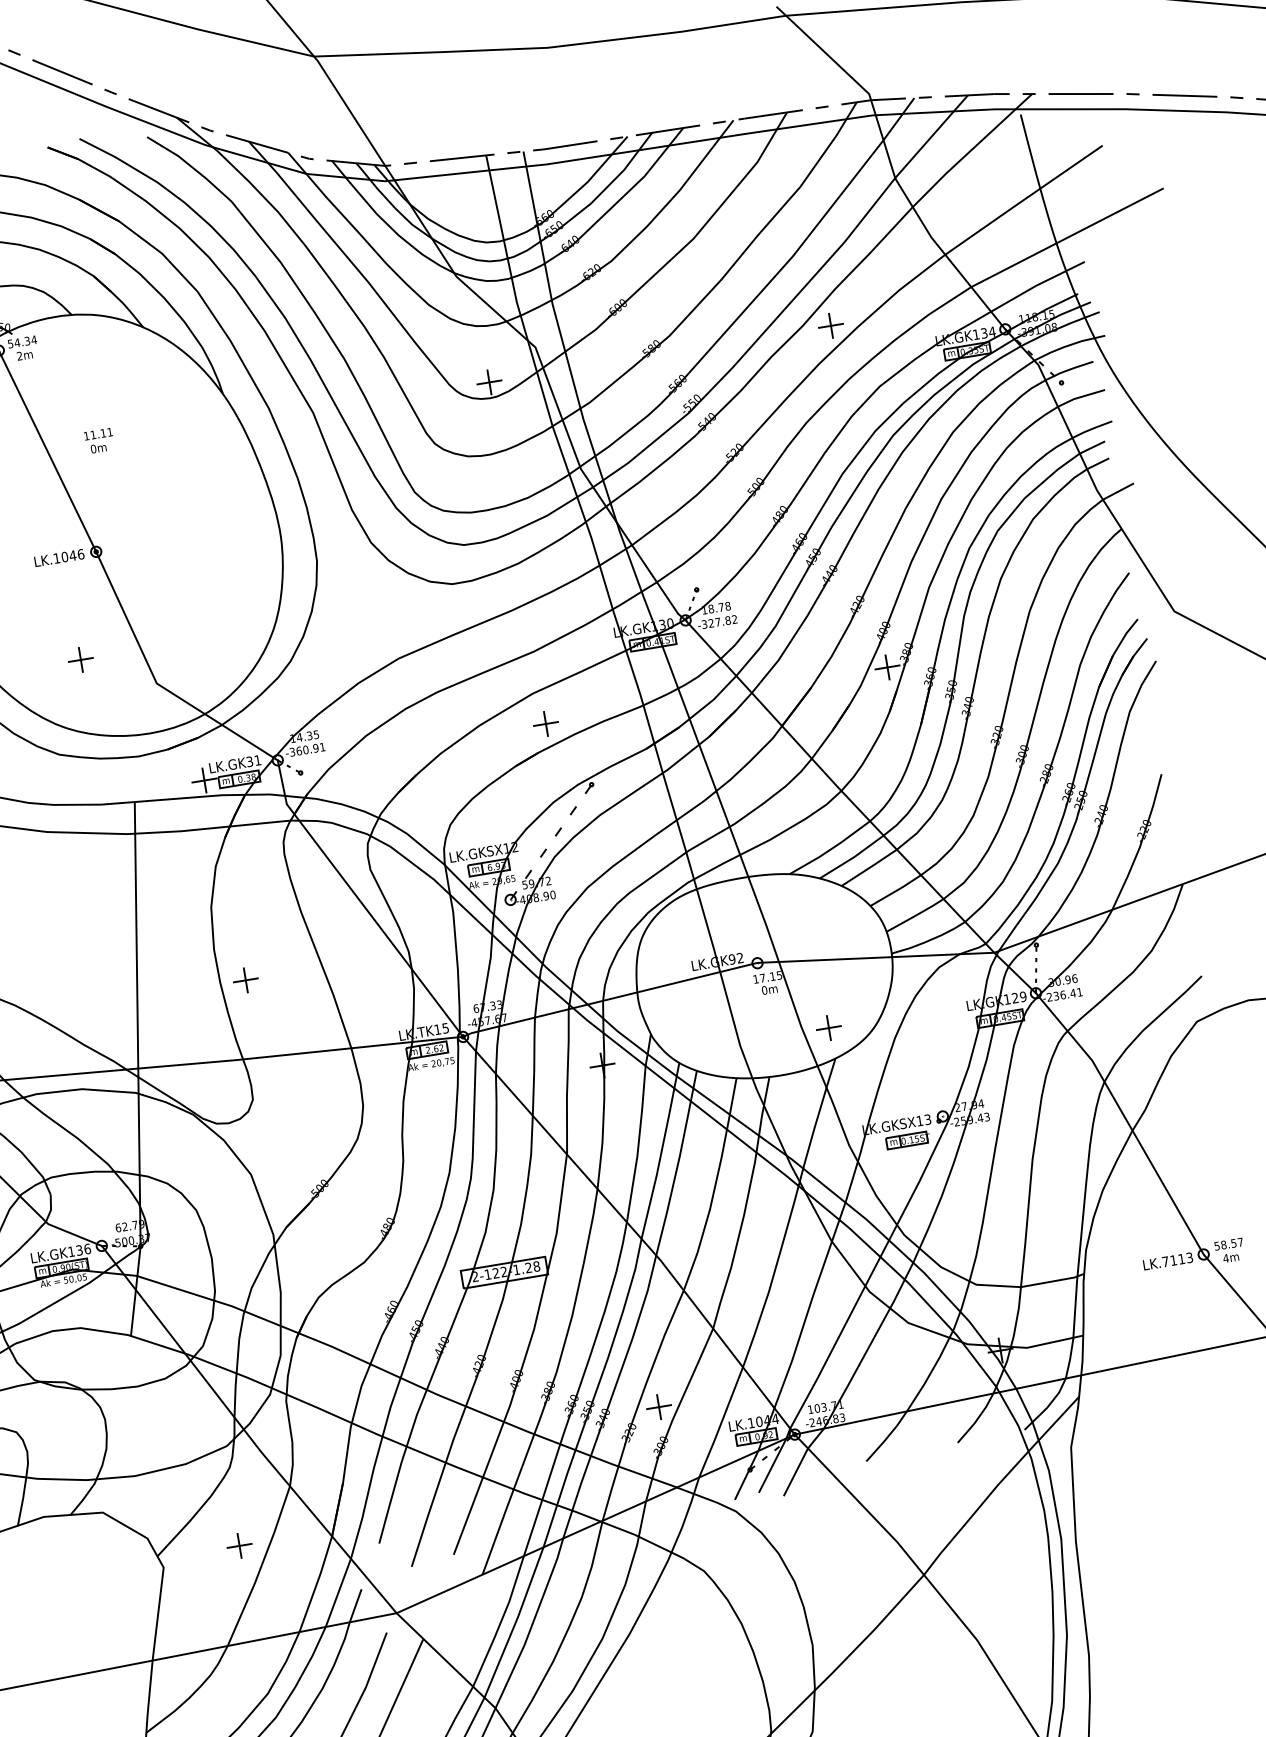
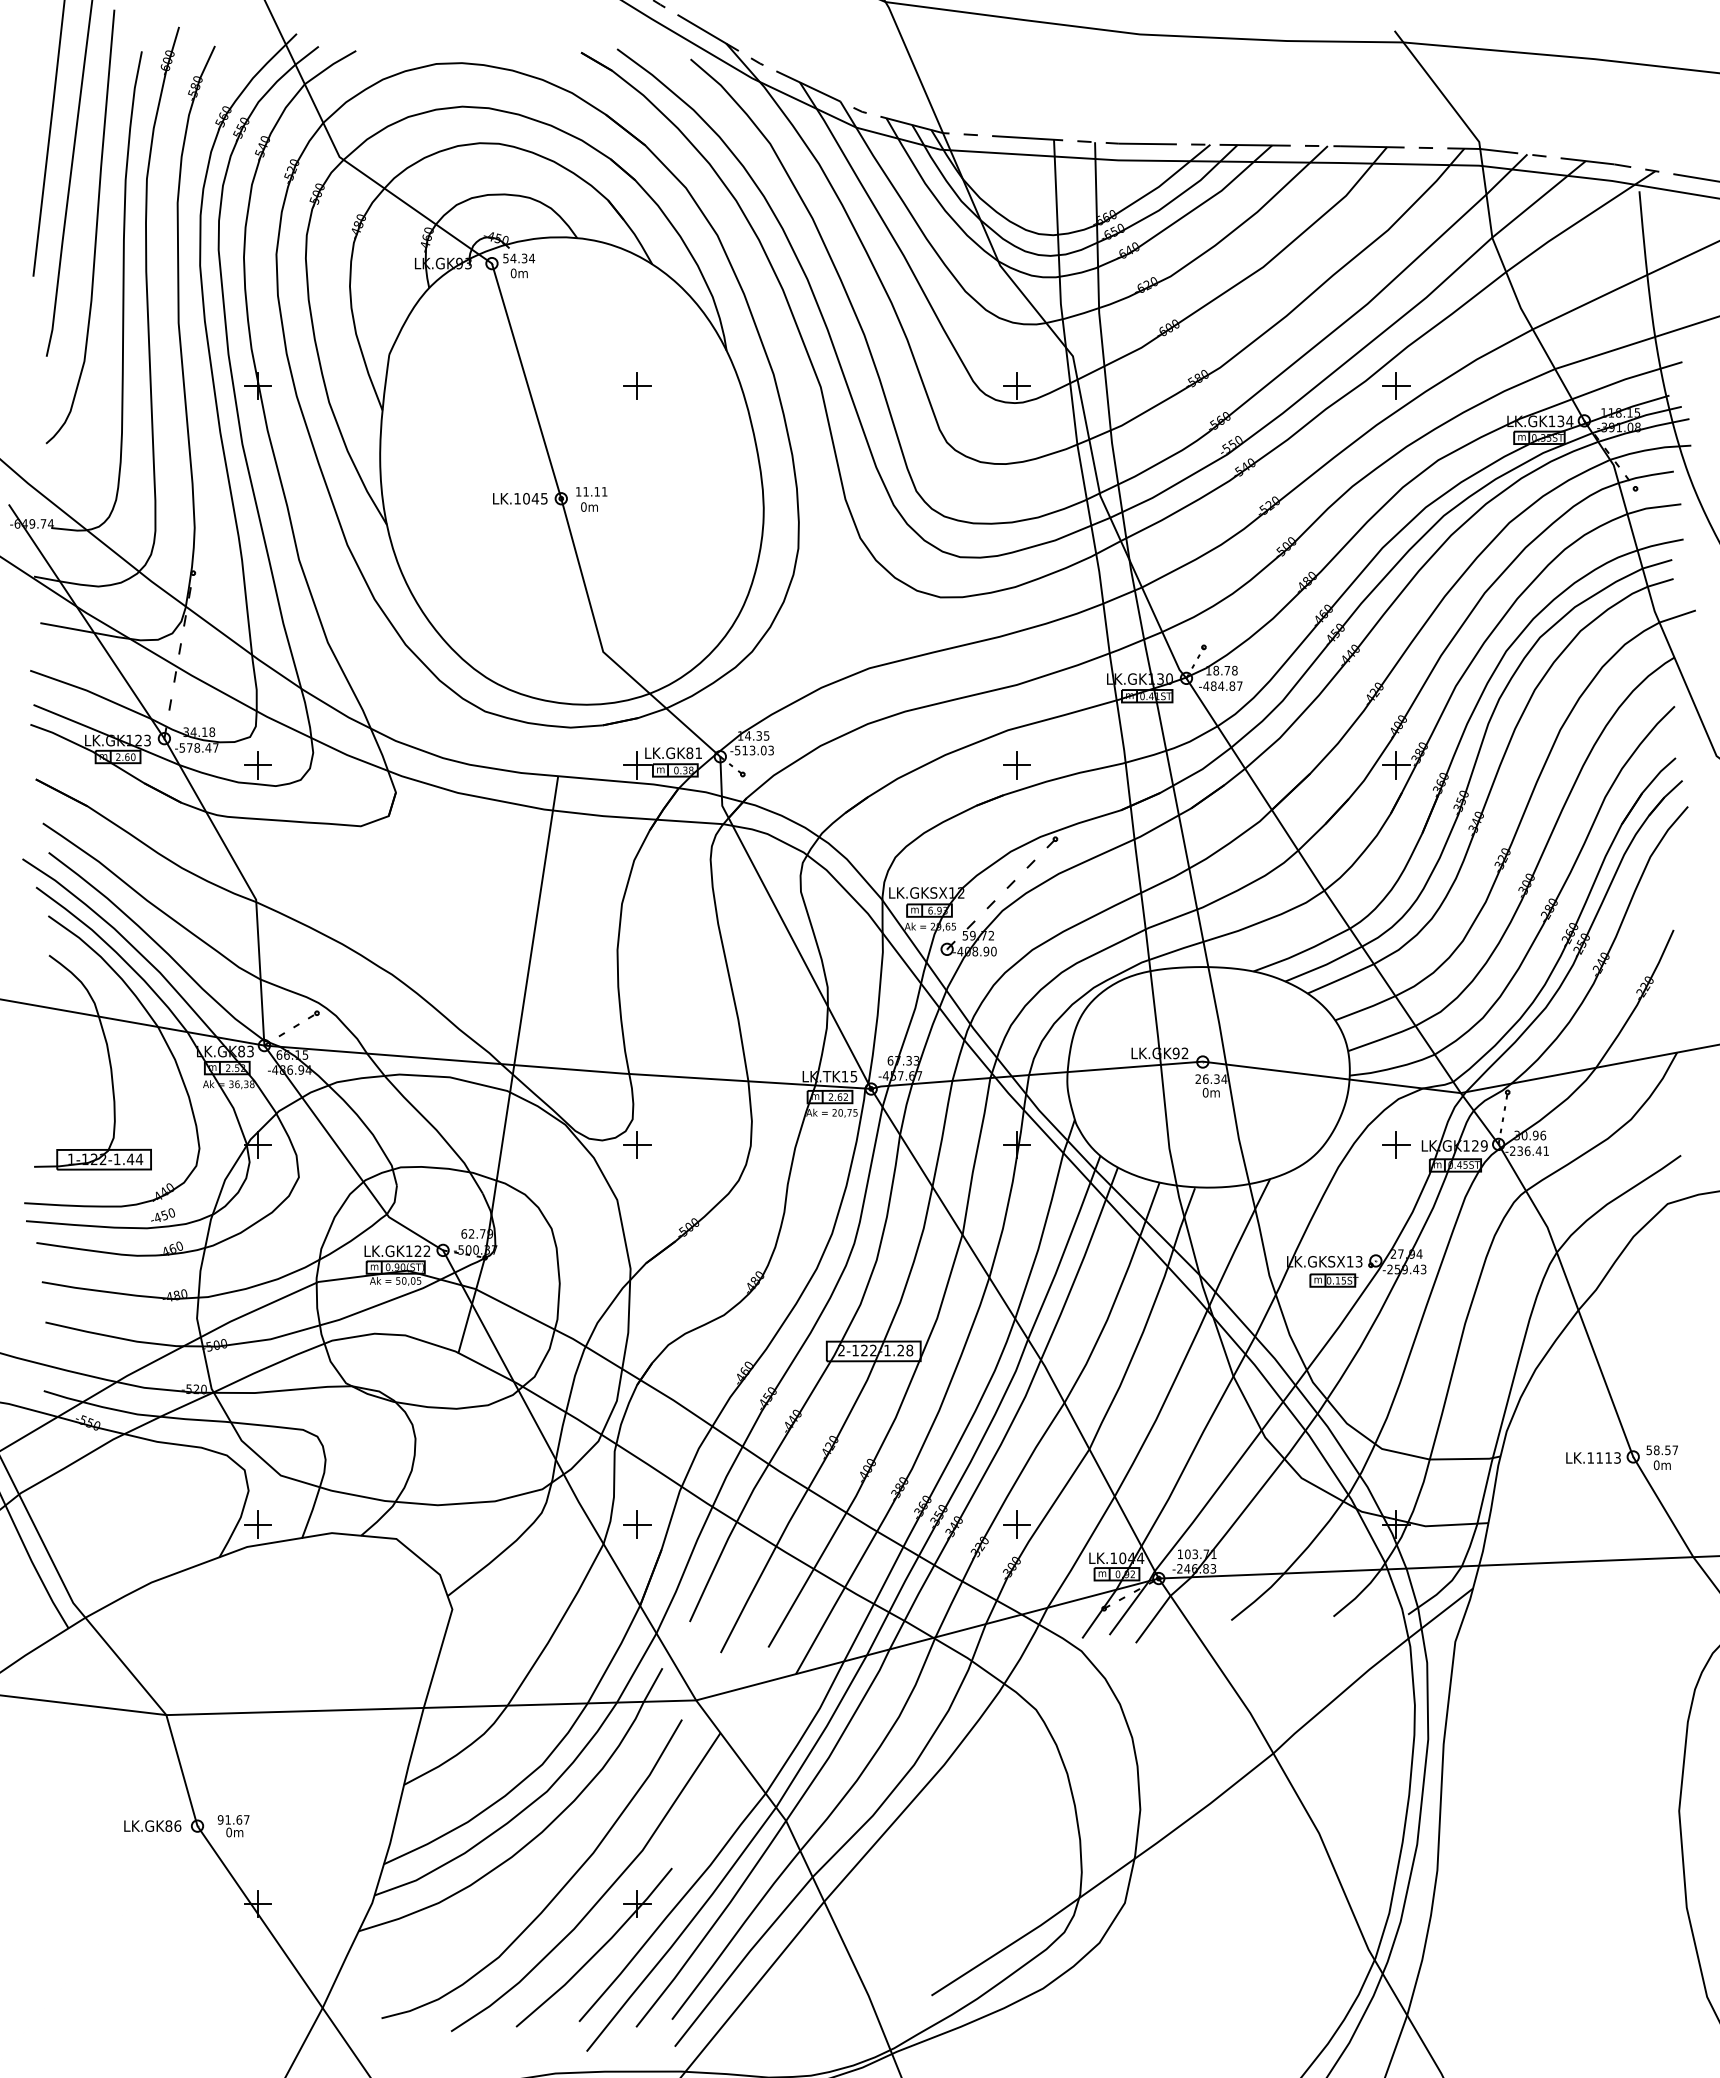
text: (19, 356) -> (513, 273), 2m -> 0m
text: (99, 441) -> (591, 499), moved
text: (81, 554) -> (544, 498), LK.1046 -> LK.1045
text: (719, 622) -> (1222, 686), -327.82 -> -484.87
part: (80, 659) -> (637, 385), moved
text: (307, 749) -> (754, 750), -360.91 -> -513.03
text: (249, 762) -> (689, 753), LK.GK31 -> LK.GK81
text: (767, 976) -> (1211, 1078), 17.15 -> 26.34
part: (245, 979) -> (637, 1144), moved
part: (828, 1027) -> (1396, 1144), moved
text: (83, 1249) -> (422, 1251), LK.GK136 -> LK.GK122
text: (1225, 1258) -> (1656, 1465), 4m -> 0m
text: (1165, 1261) -> (1590, 1457), LK.7113 -> LK.1113
part: (239, 1545) -> (637, 1524), moved

